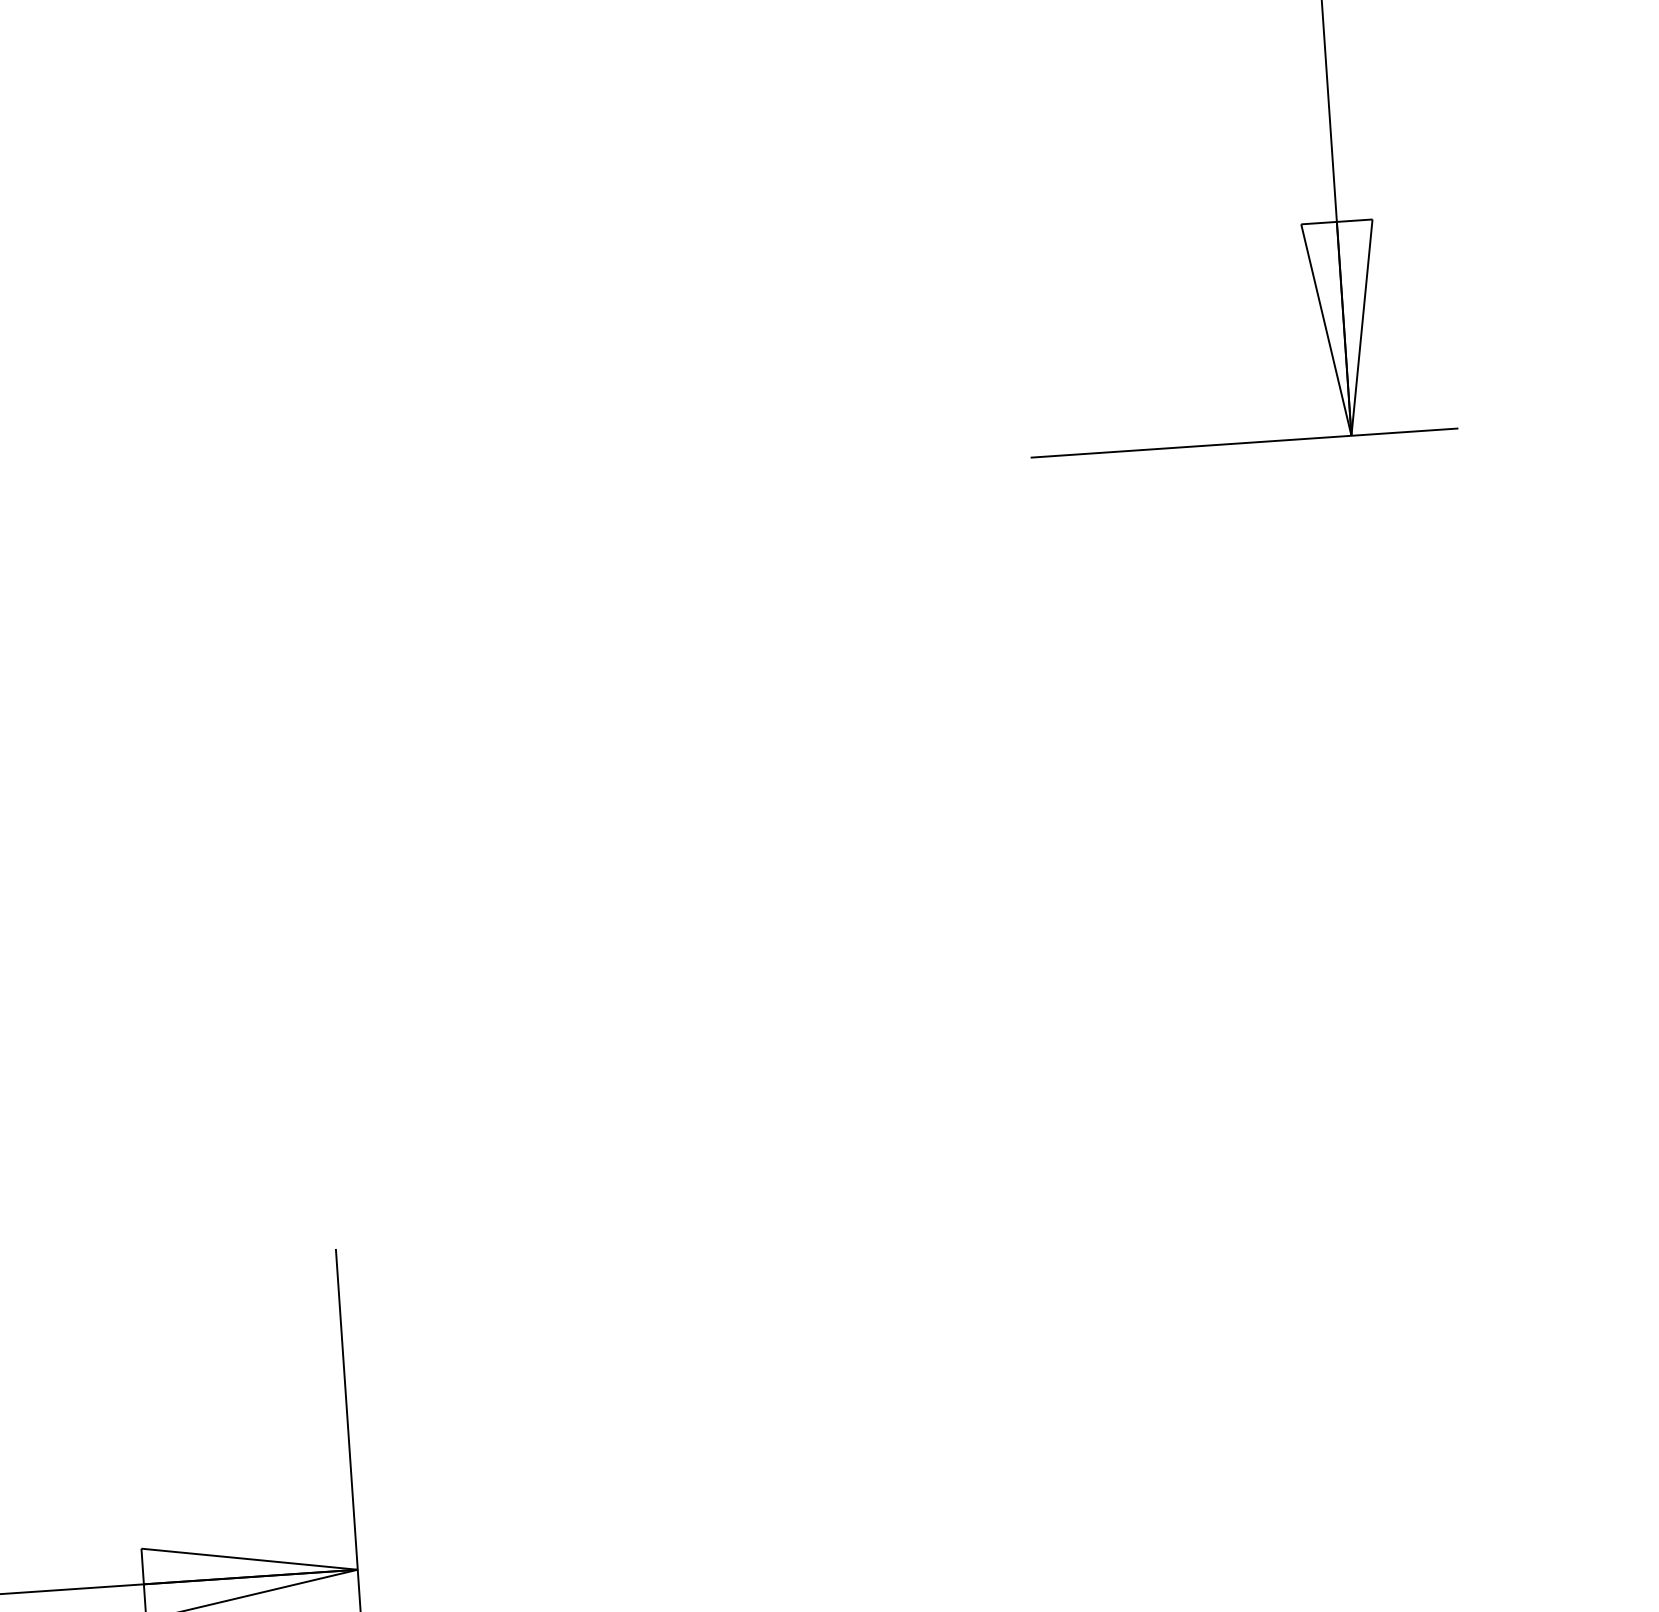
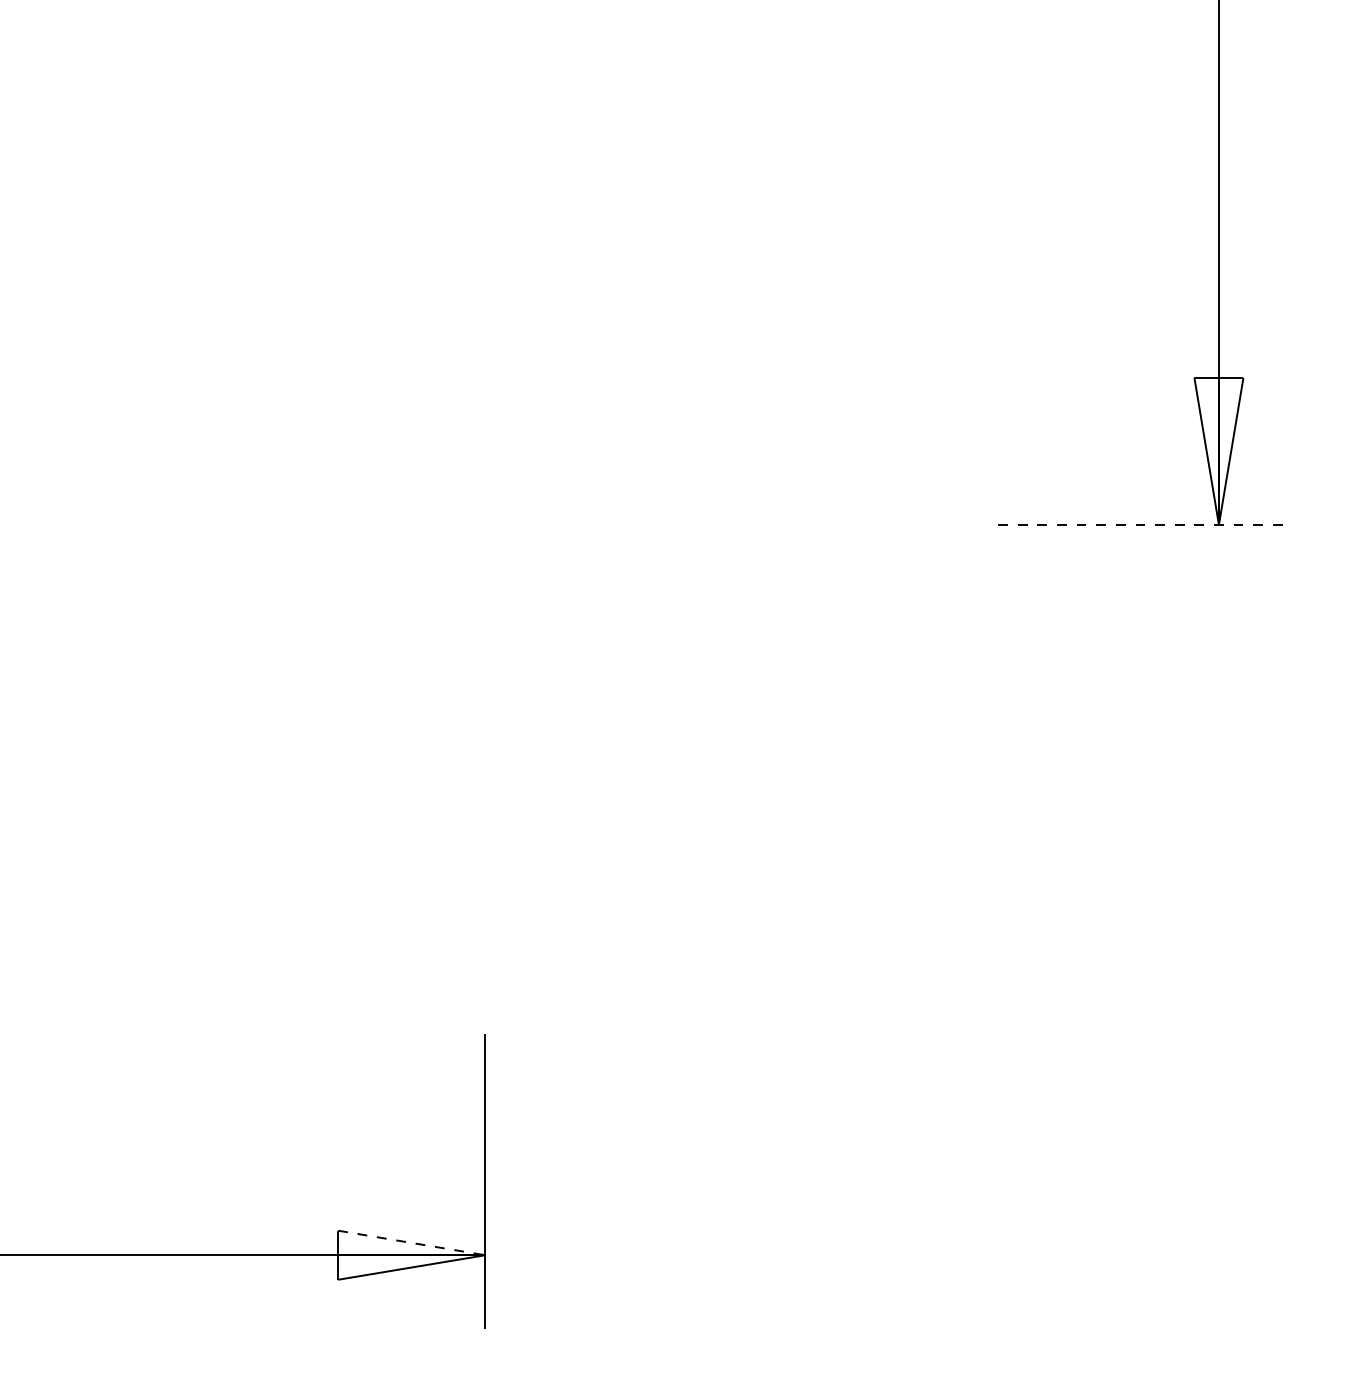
line: (1244, 442) -> (1145, 524), solid -> dashed
line: (249, 1558) -> (411, 1242), solid -> dashed

